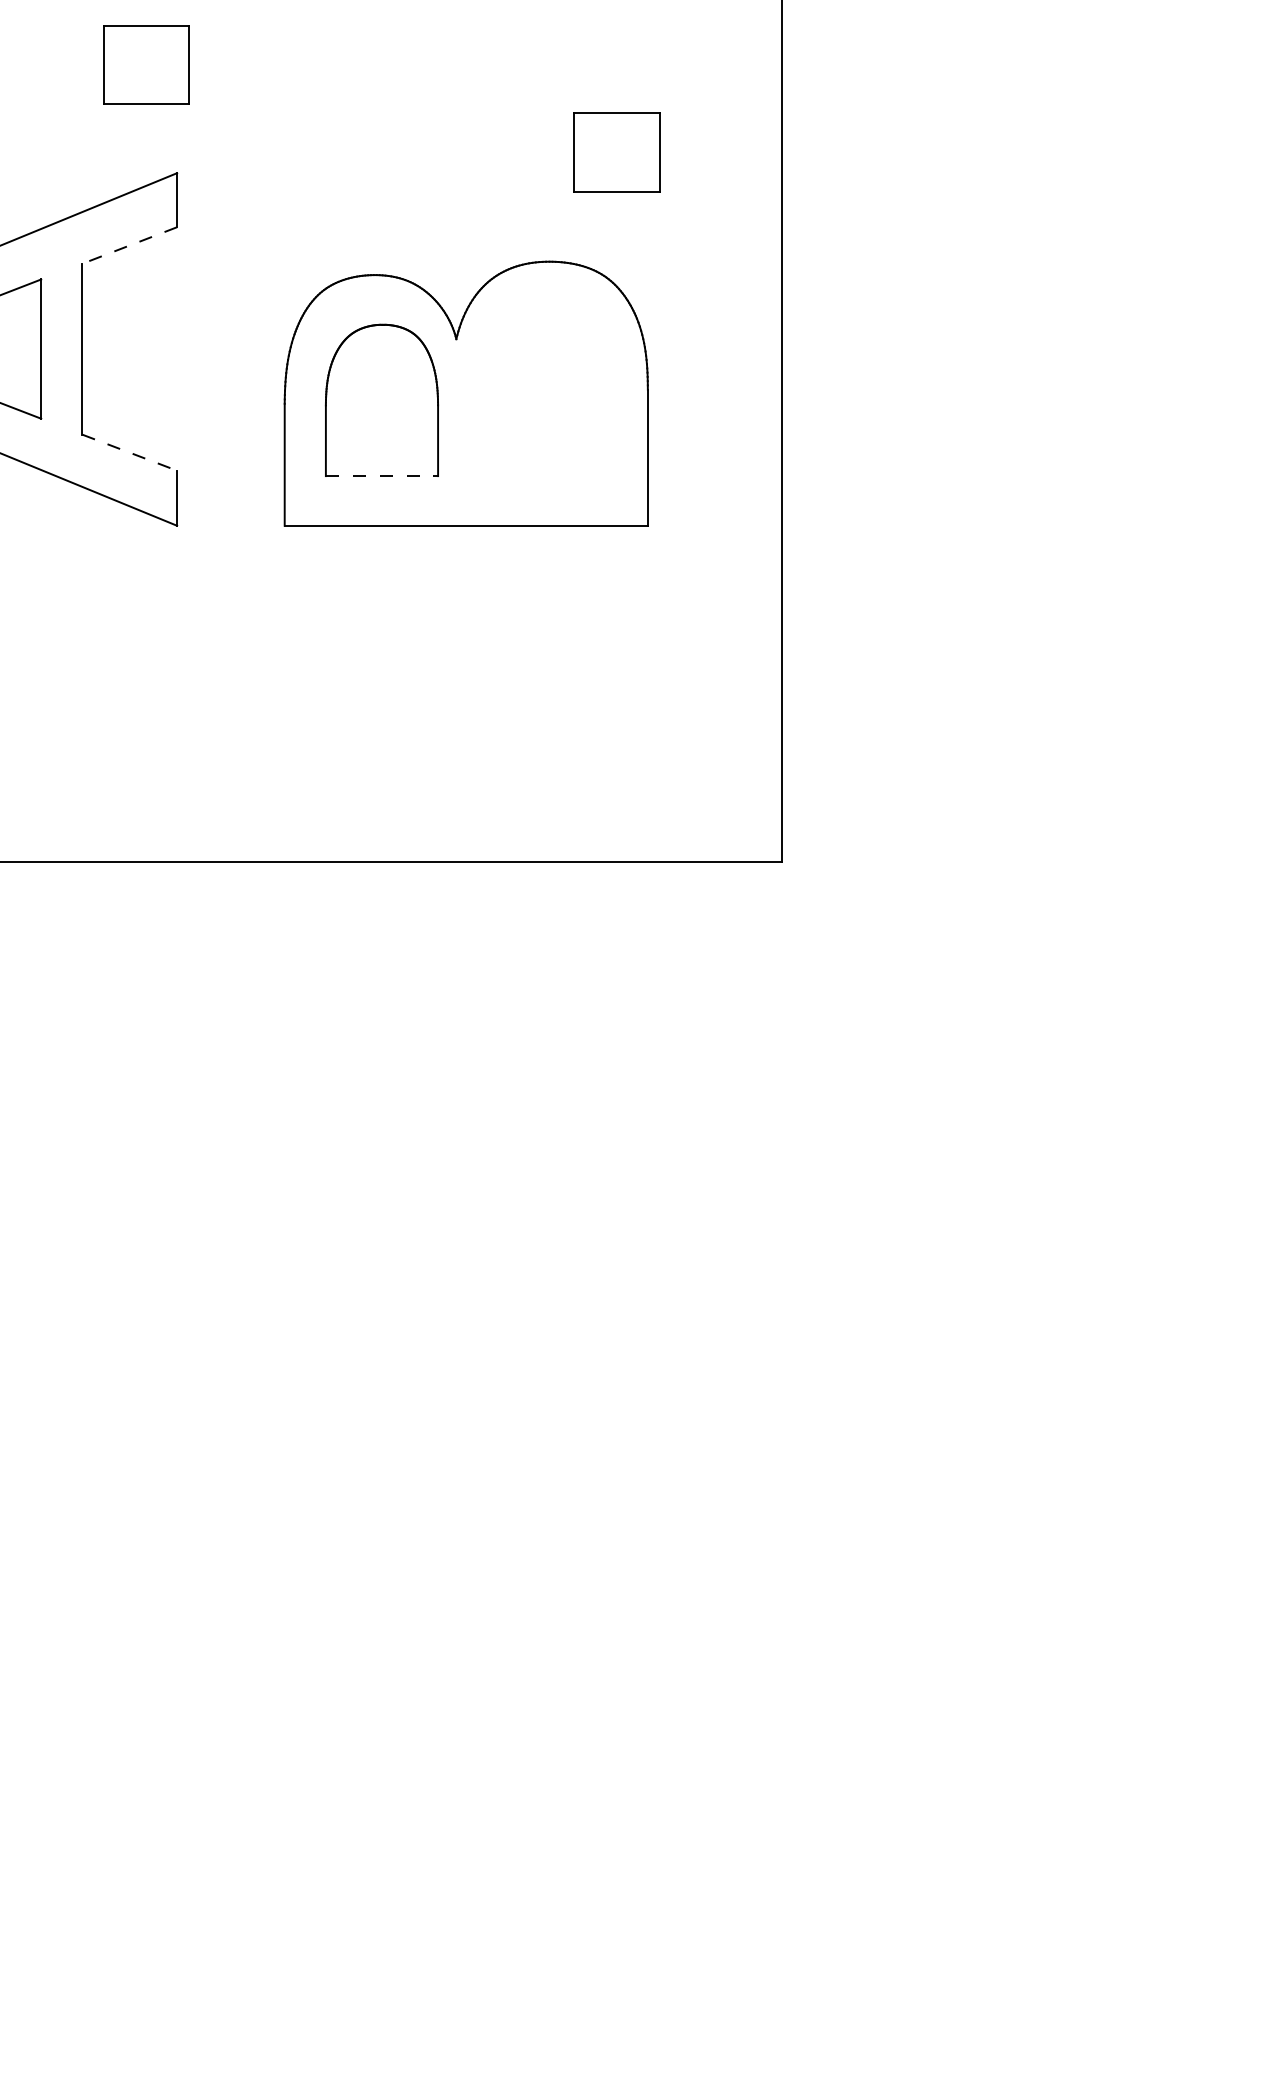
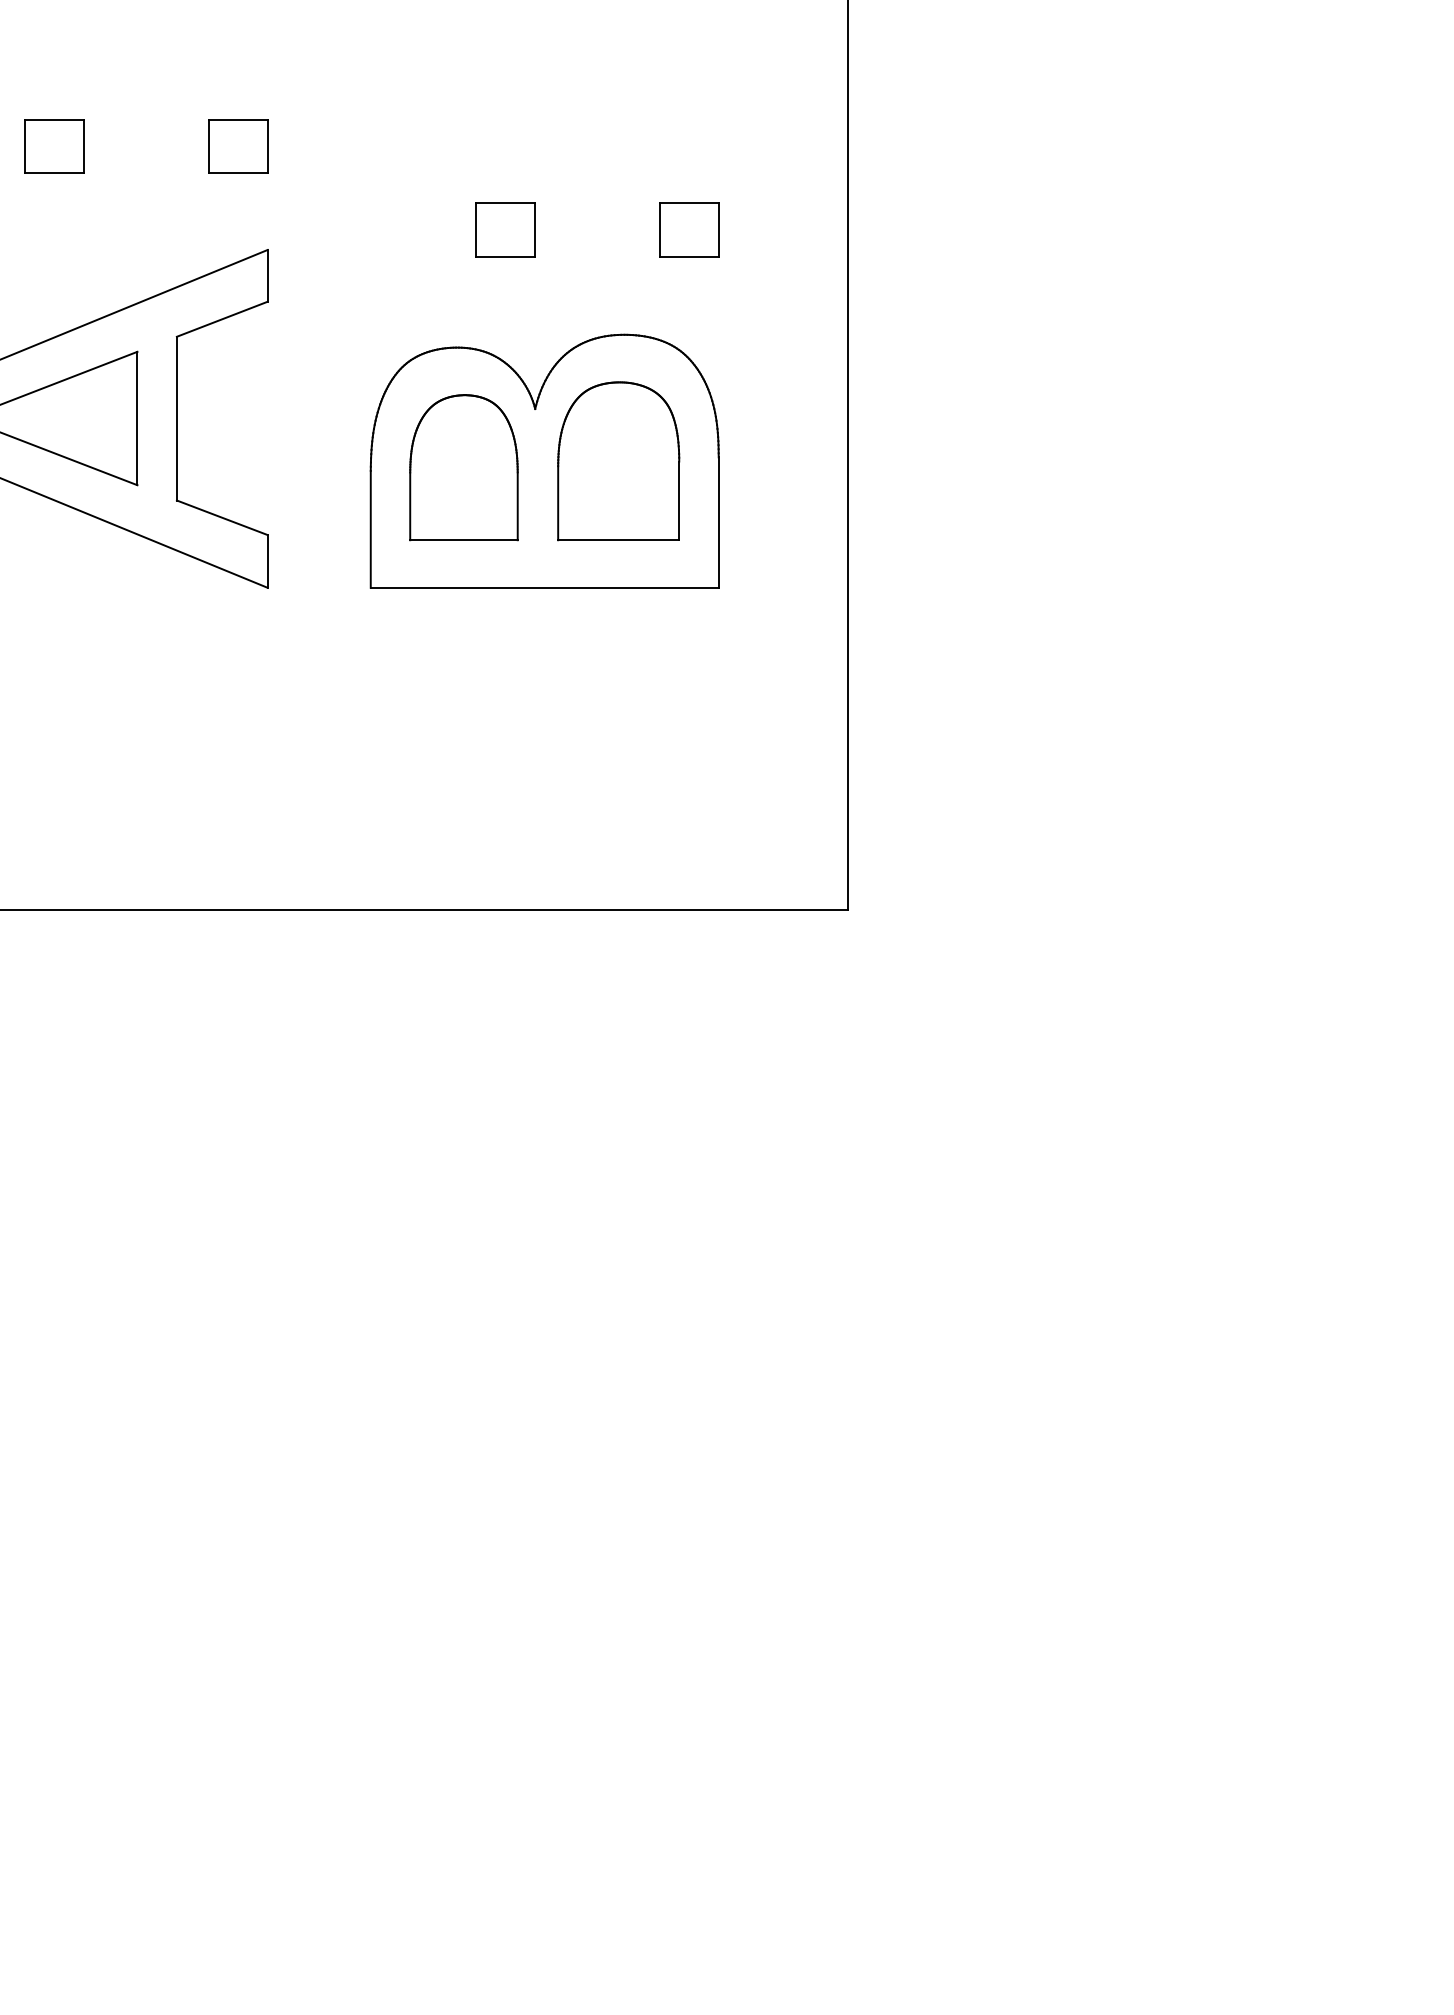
part: (146, 65) -> (238, 146), size x0.71
part: (425, 151) -> (505, 229), added
part: (617, 151) -> (689, 229), size x0.71
line: (129, 245) -> (222, 319), dashed -> solid
part: (543, 393) -> (618, 461), added
line: (129, 452) -> (222, 517), dashed -> solid
line: (381, 476) -> (463, 540), dashed -> solid

